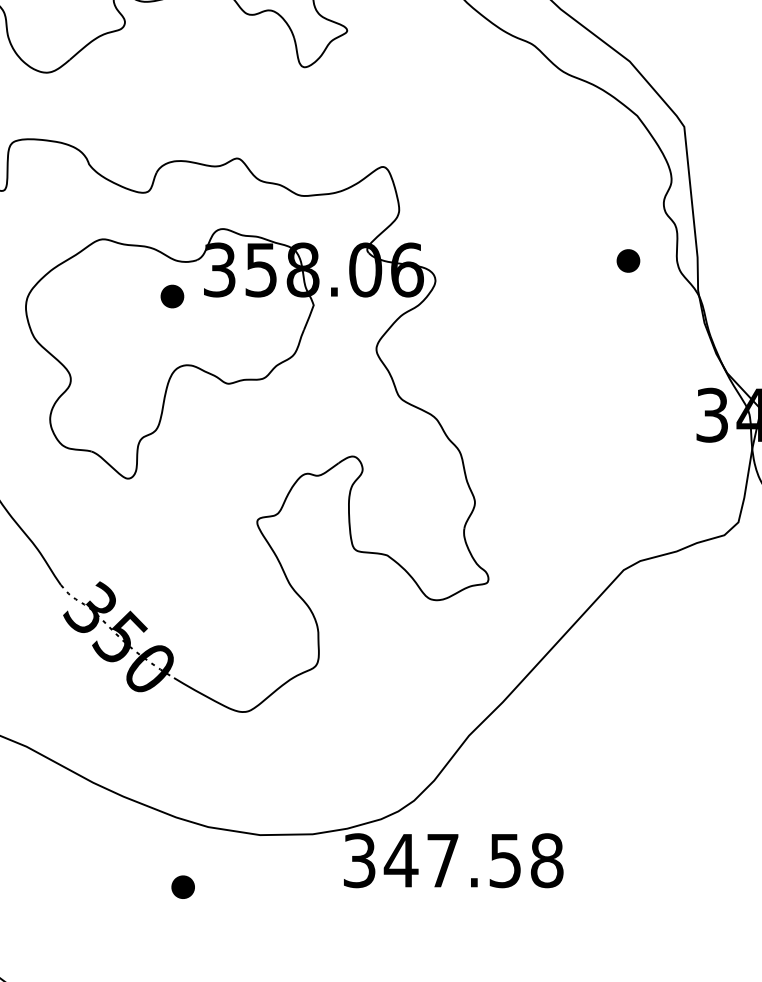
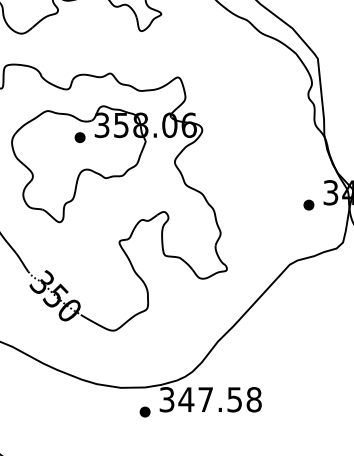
part: (627, 259) -> (308, 204), moved
part: (181, 886) -> (144, 411), moved

